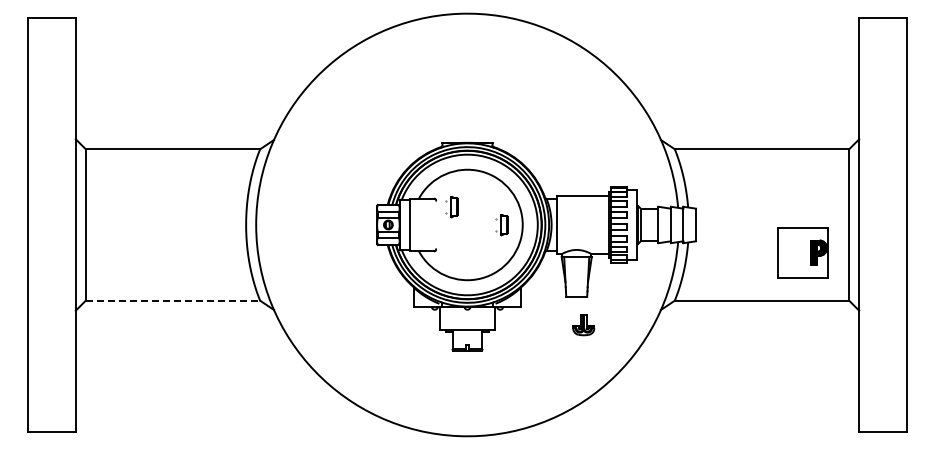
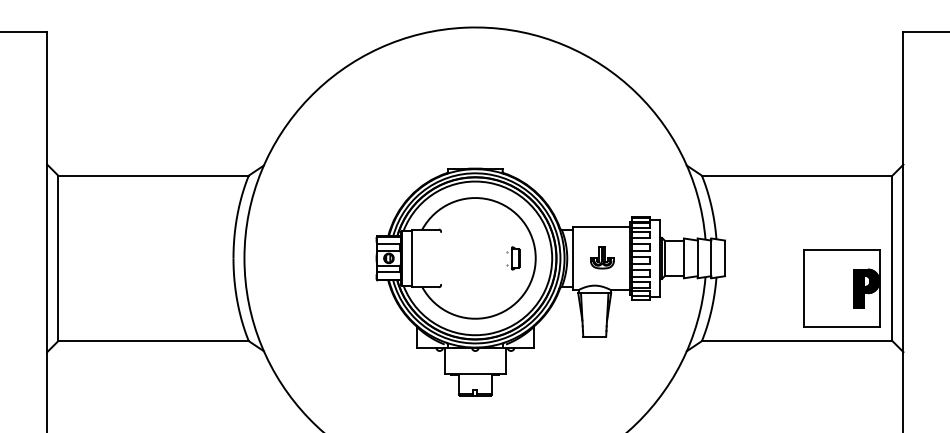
part: (451, 207) -> (457, 239), removed
part: (802, 252) -> (841, 288), size x1.43
line: (173, 300) -> (154, 340), dashed -> solid
part: (583, 325) -> (602, 257), moved

